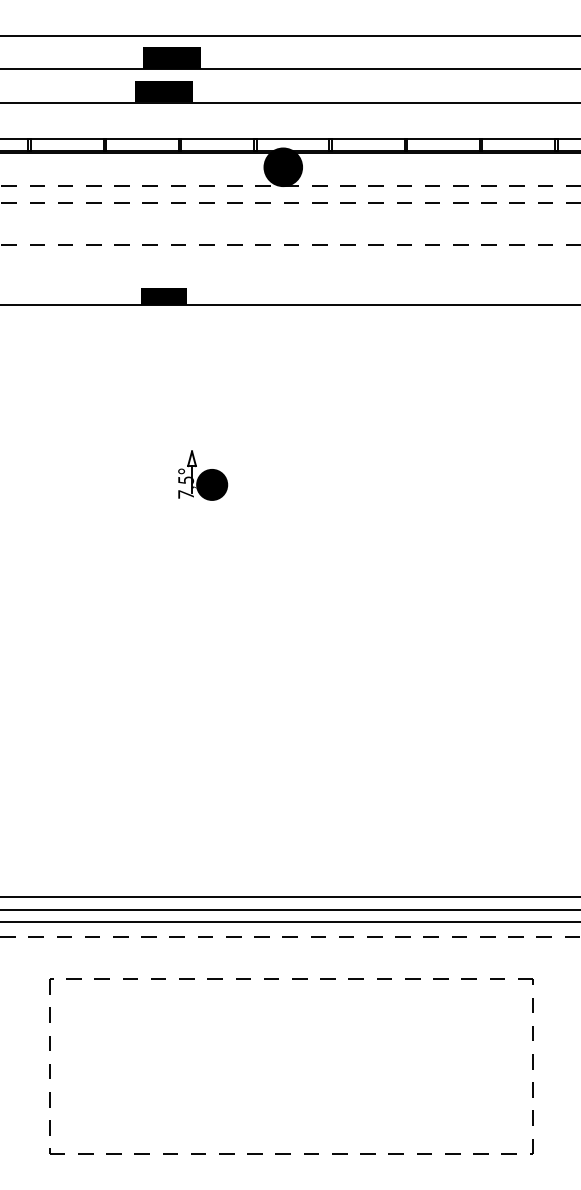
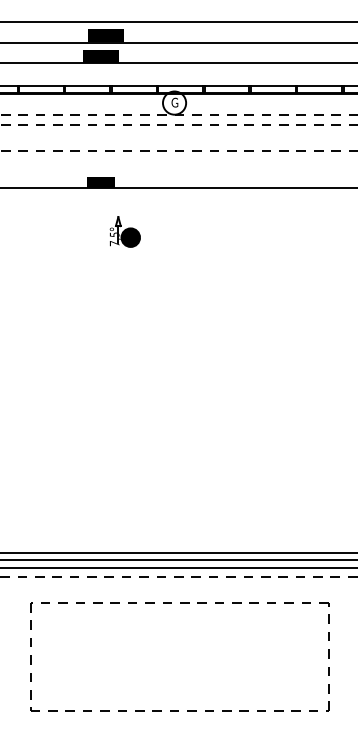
fill: (283, 166) -> (174, 102), removed
part: (202, 474) -> (124, 231), moved

